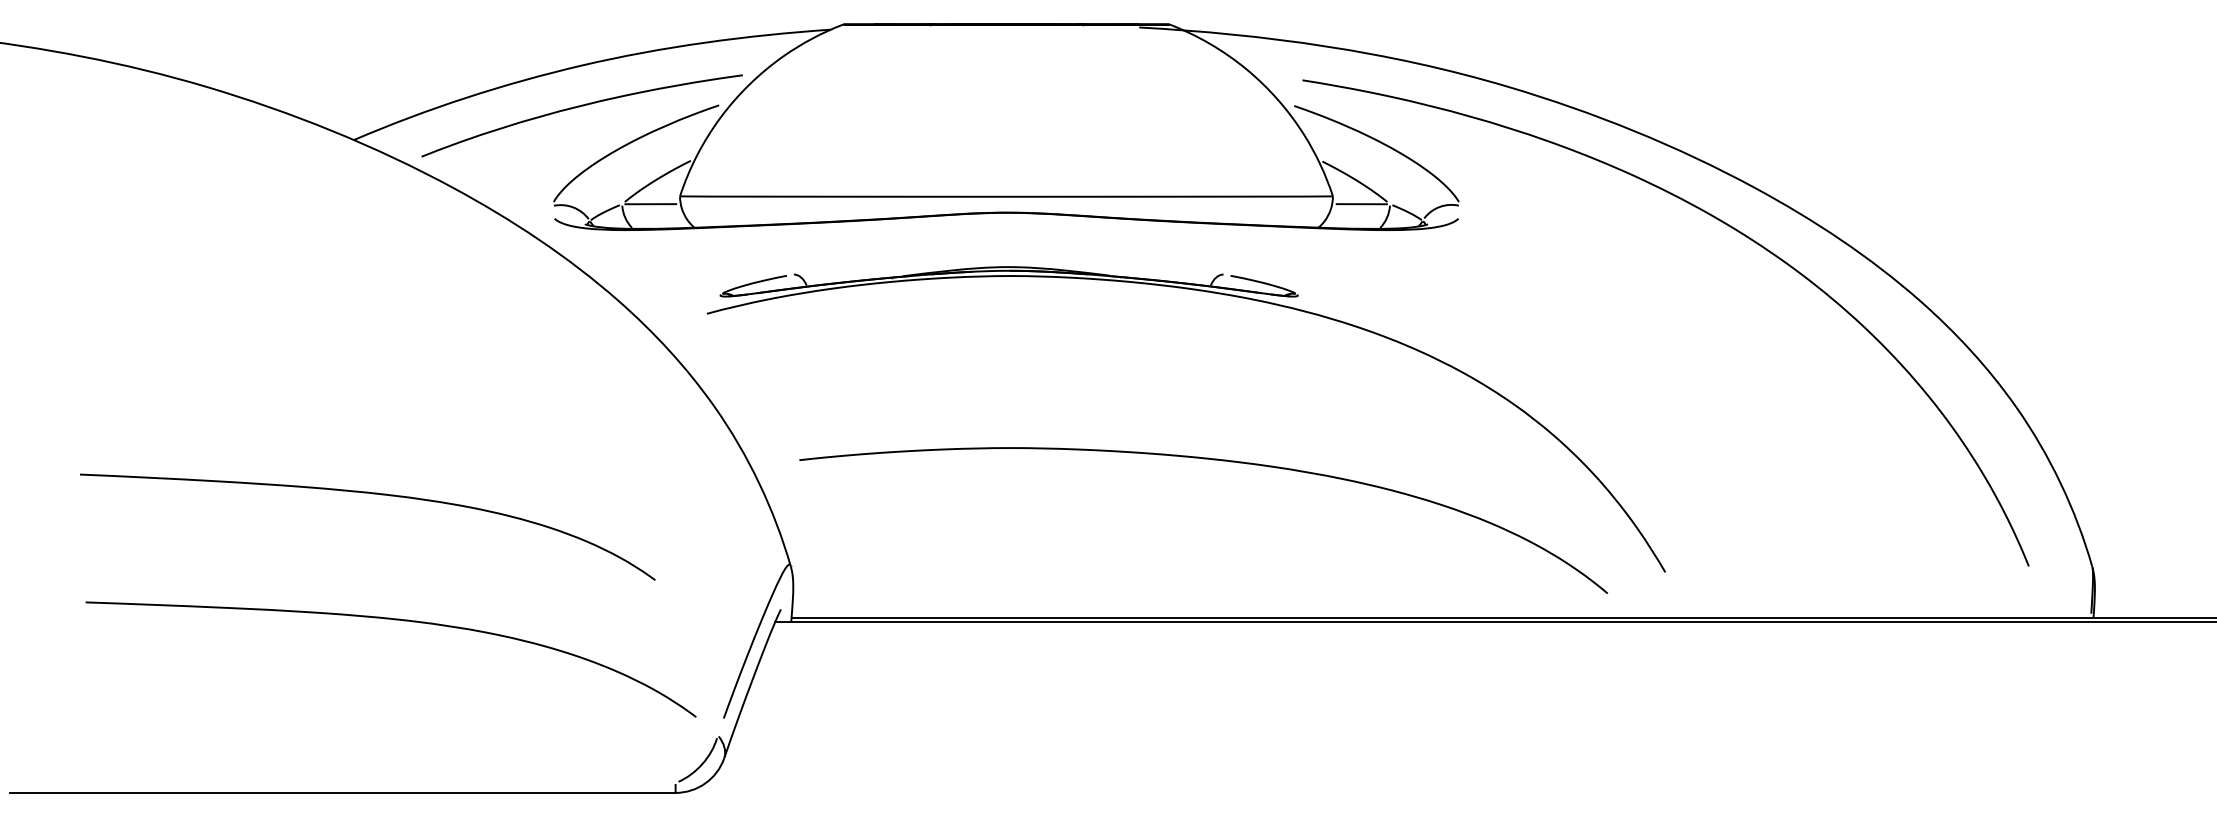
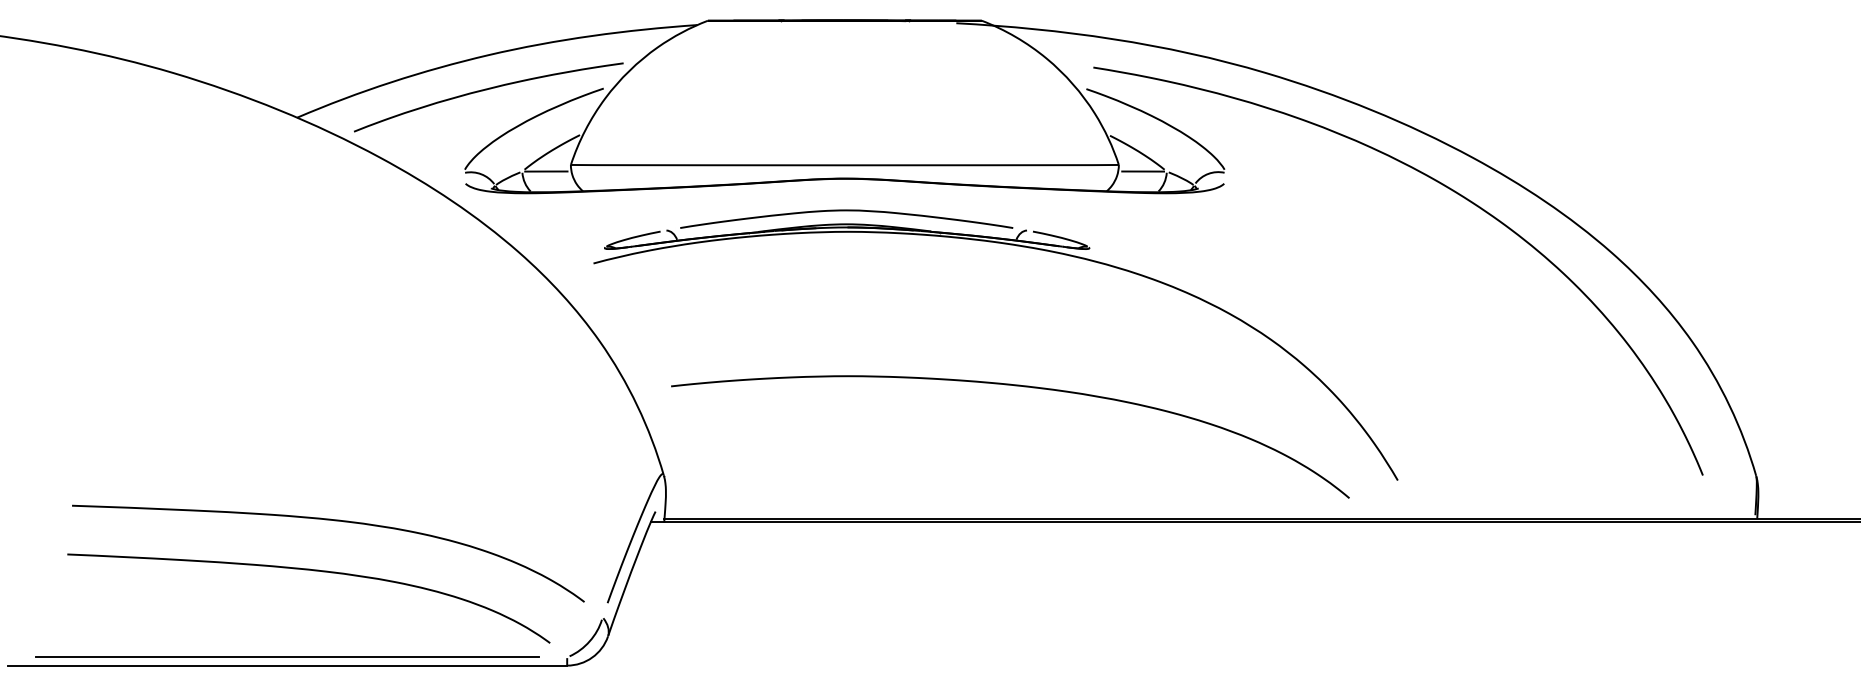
curve: (1008, 251) -> (846, 211), added
curve: (373, 494) -> (313, 571), moved
line: (342, 783) -> (287, 657), added

